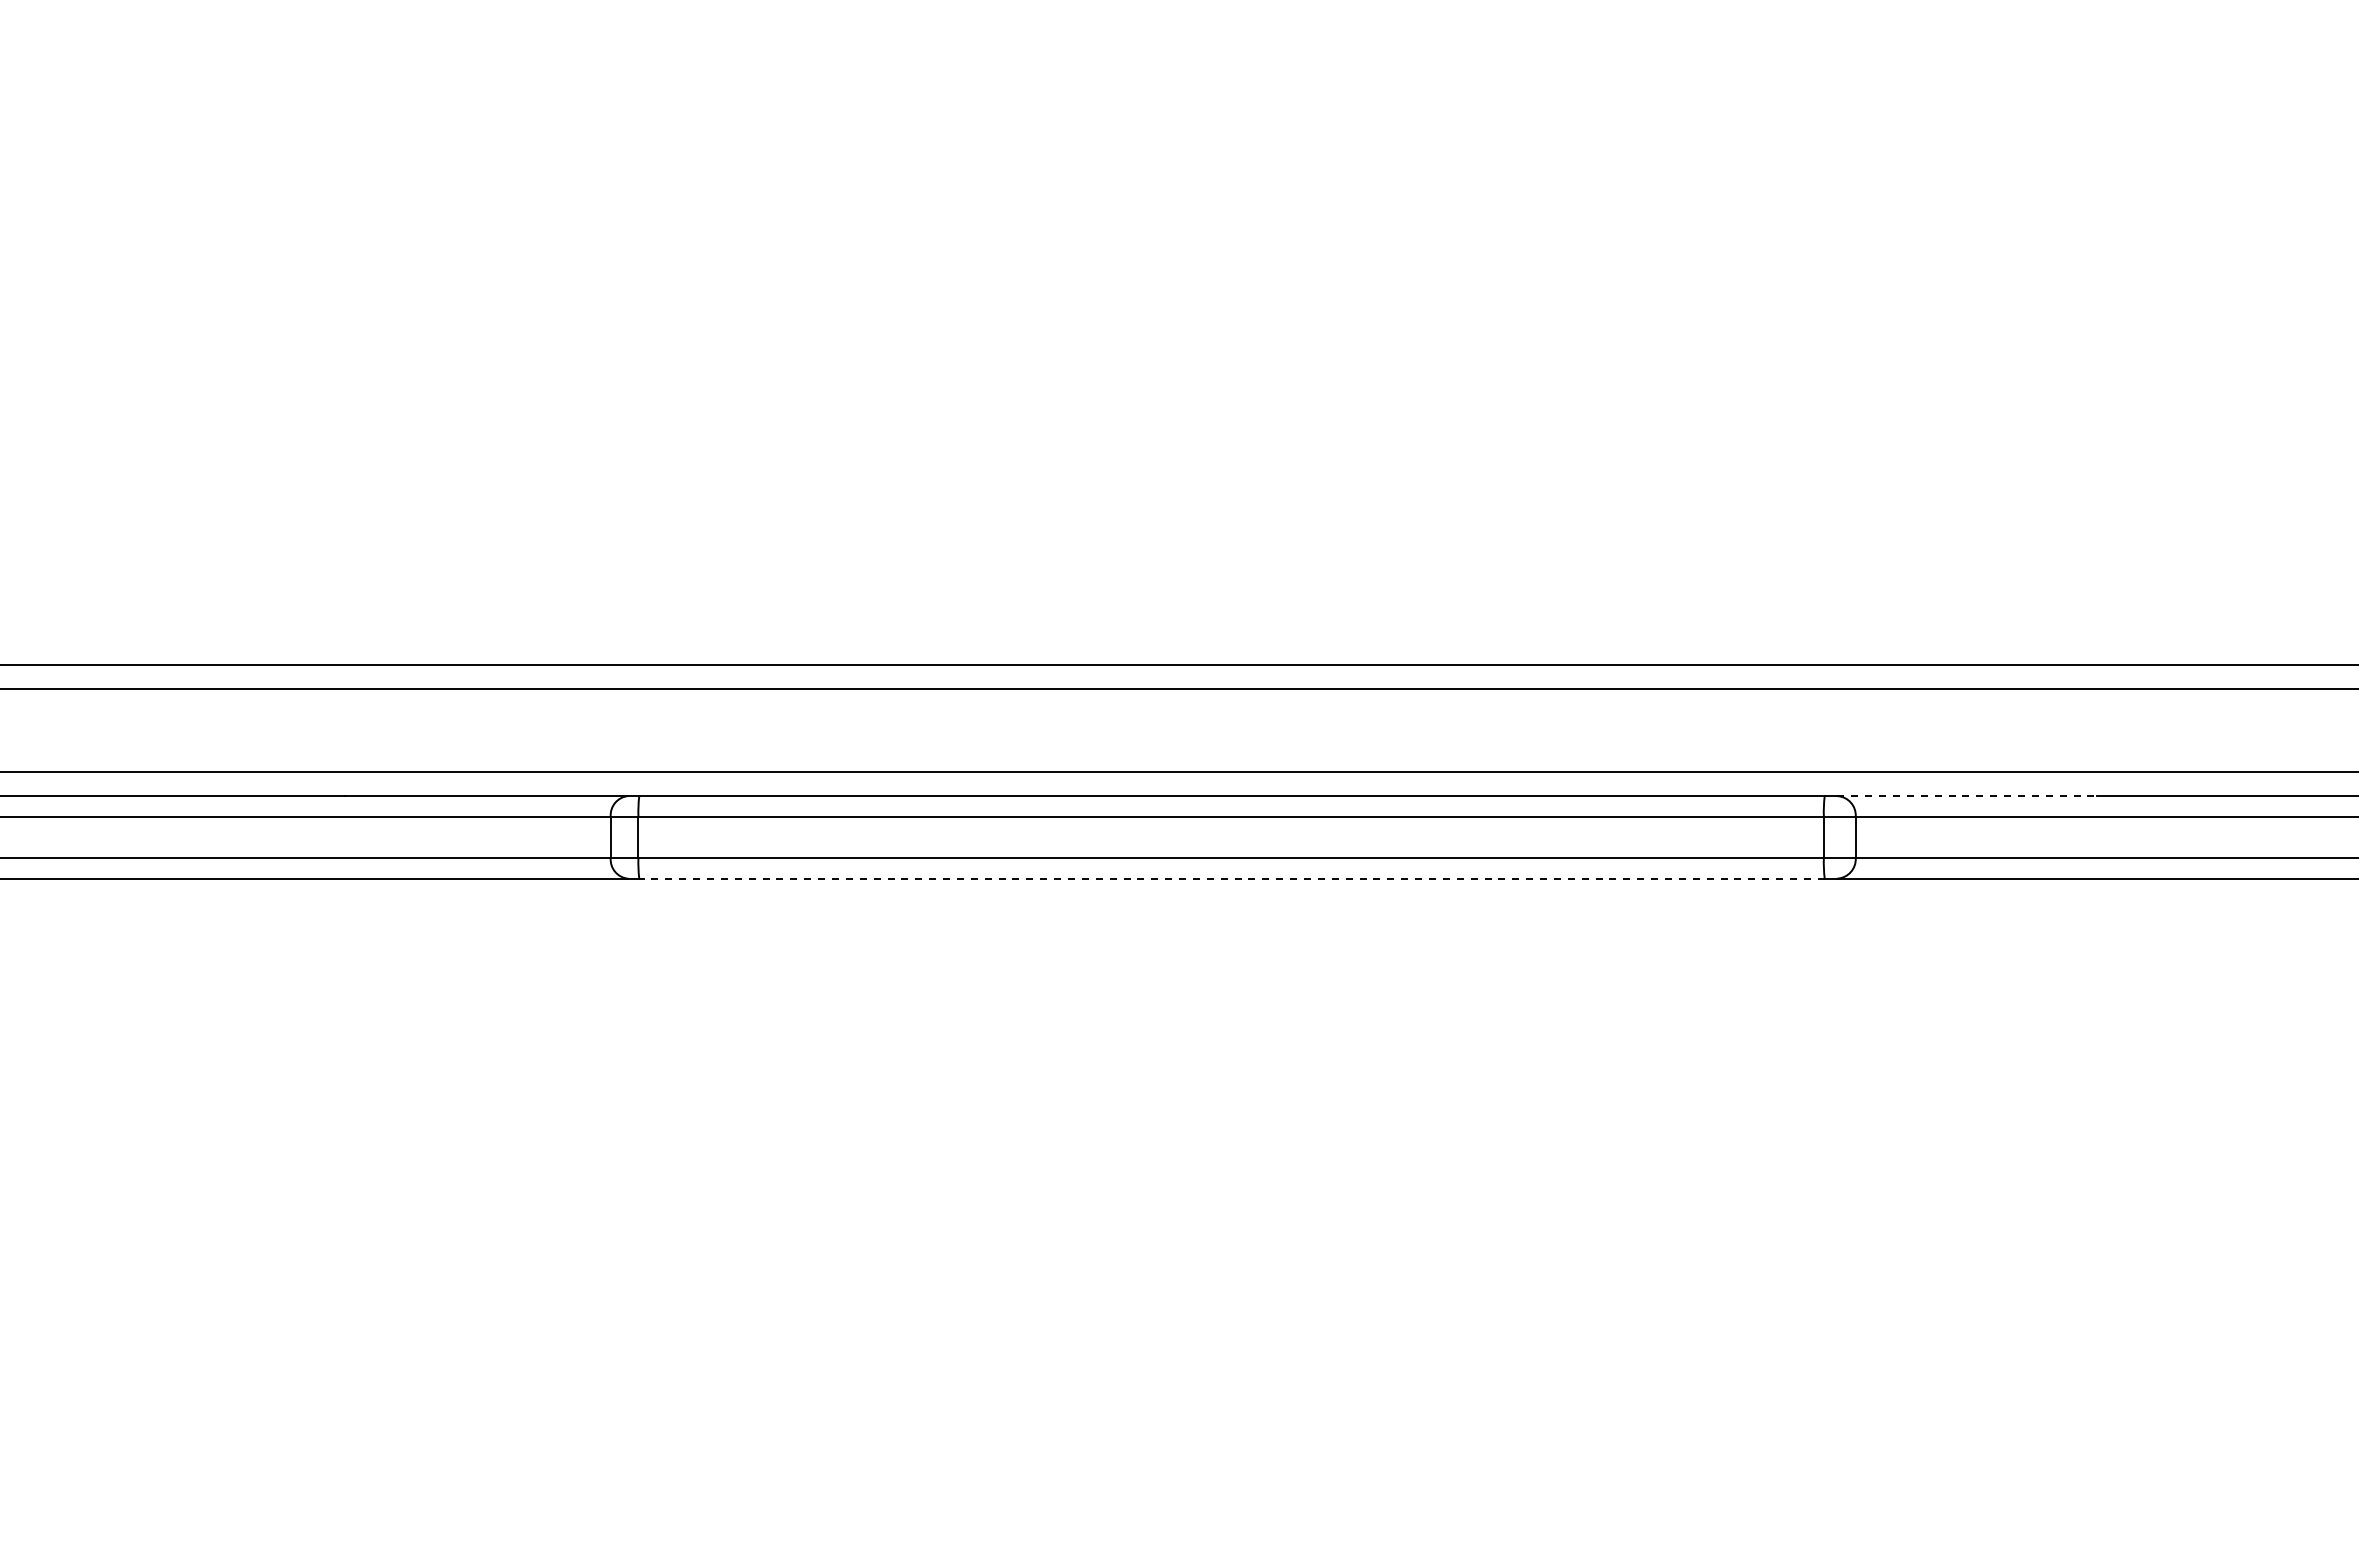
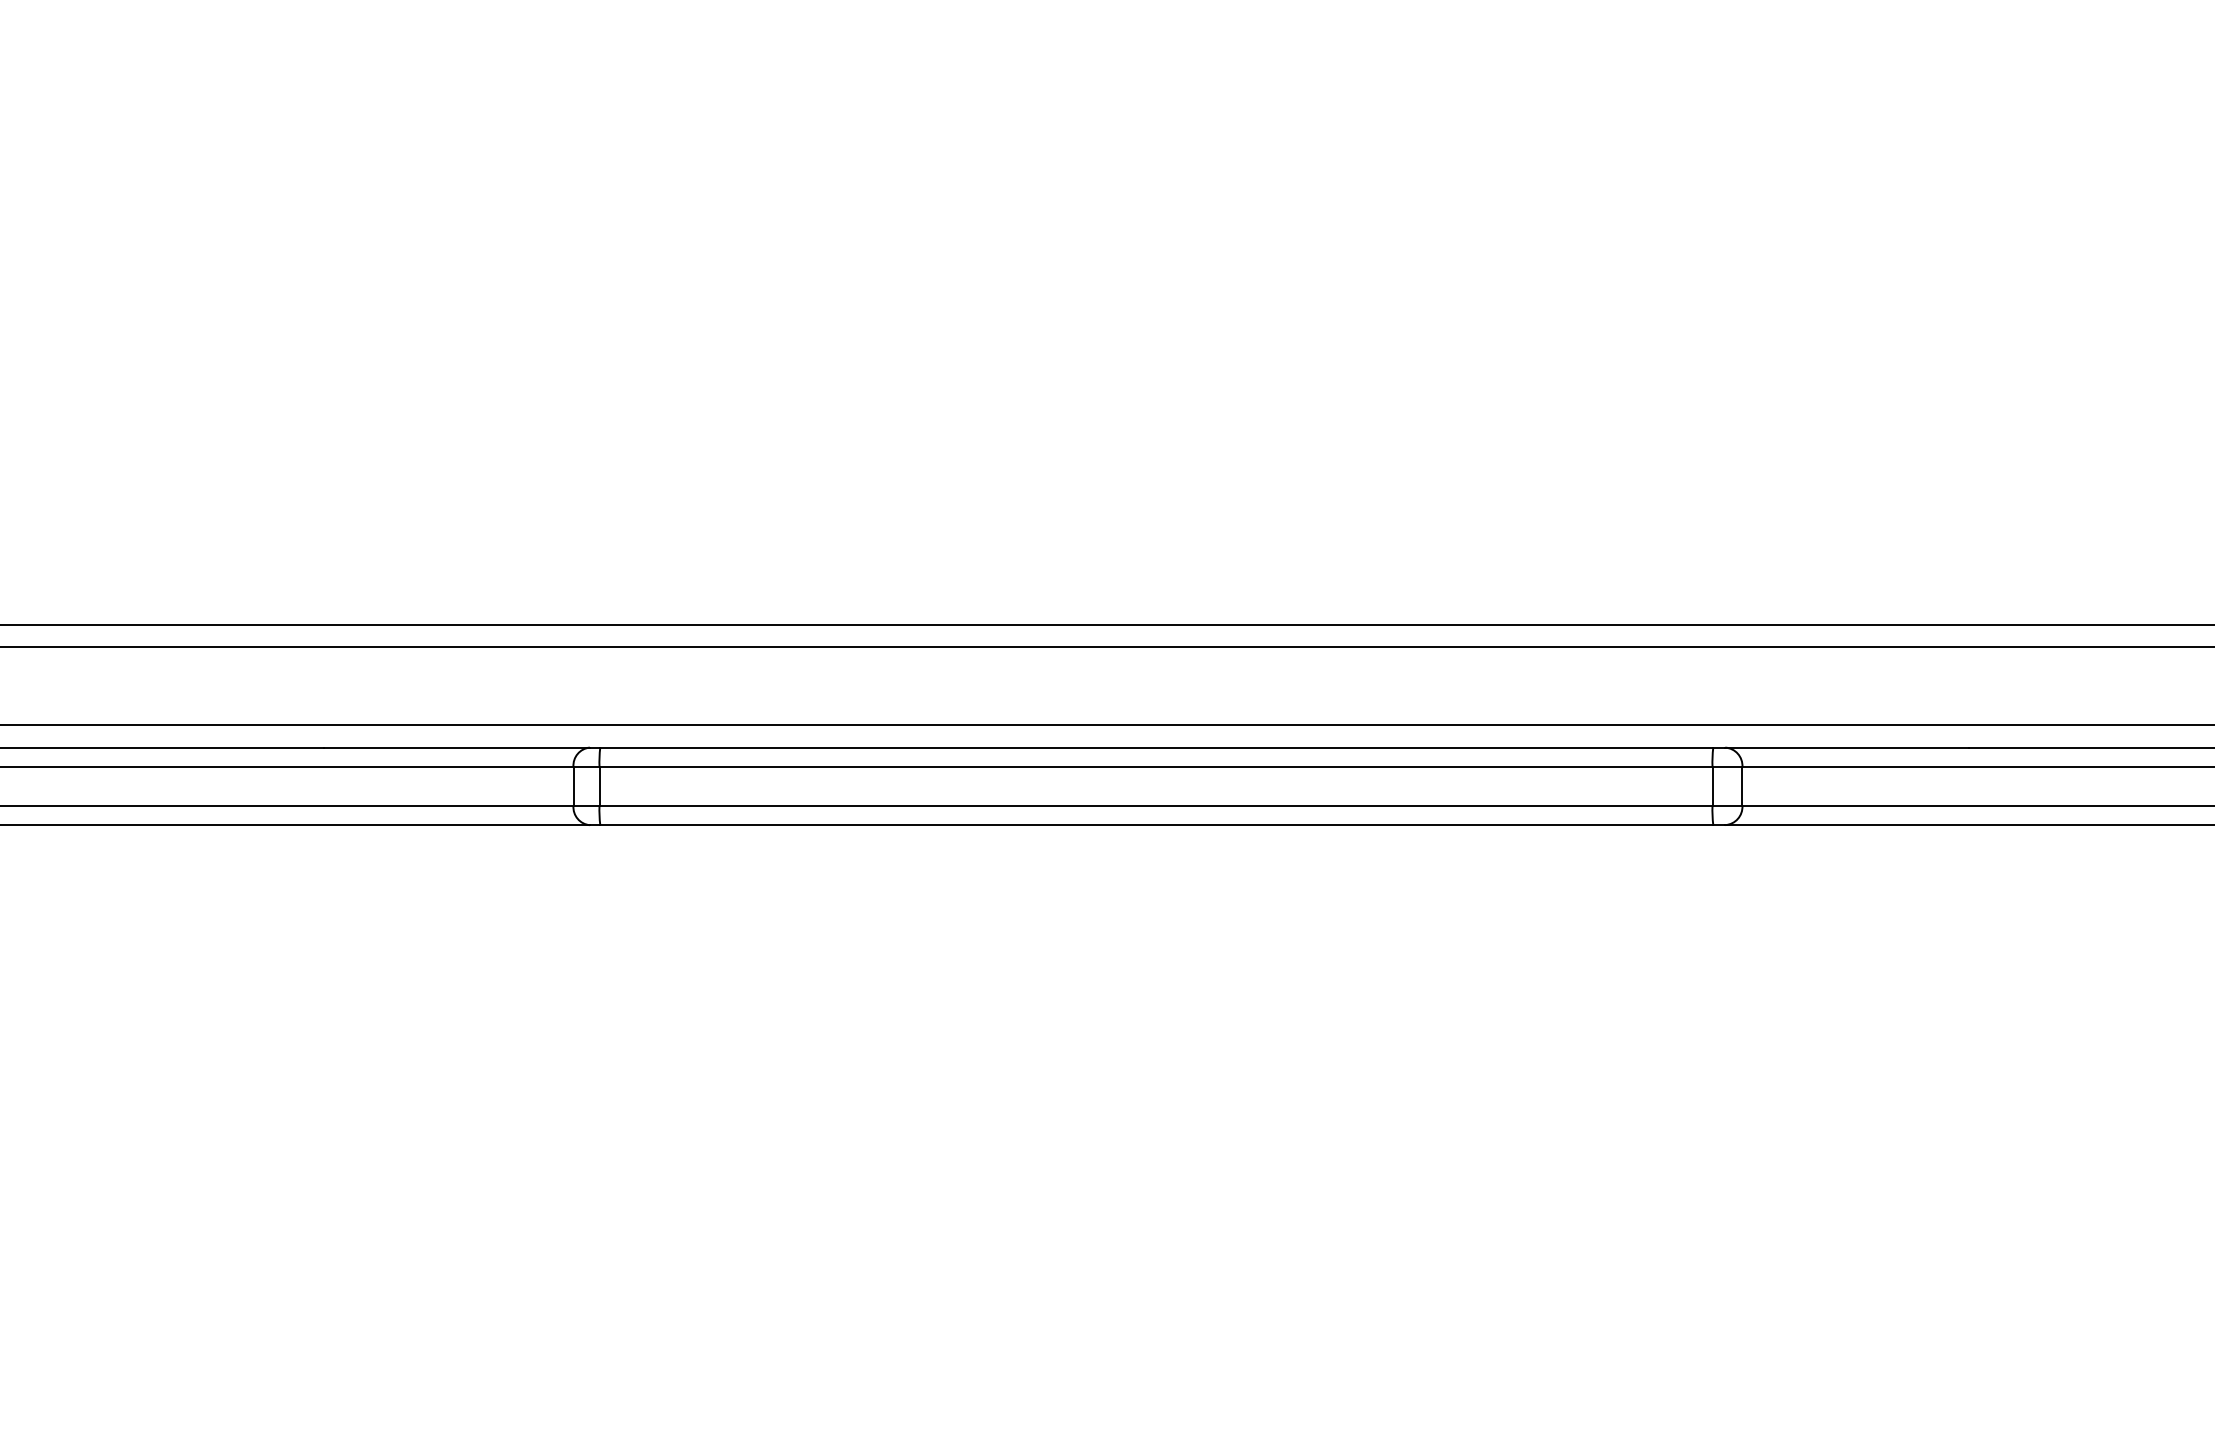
line: (1967, 796) -> (1847, 748), dashed -> solid
line: (1232, 878) -> (1157, 824), dashed -> solid

